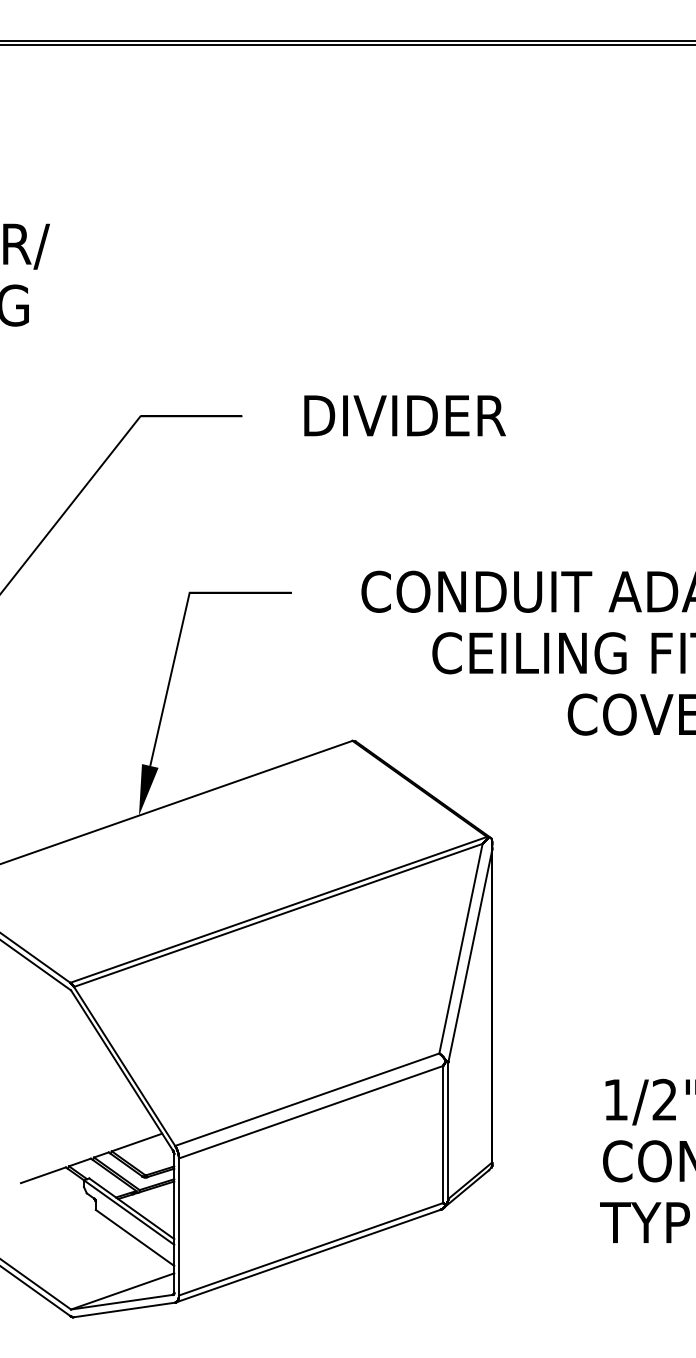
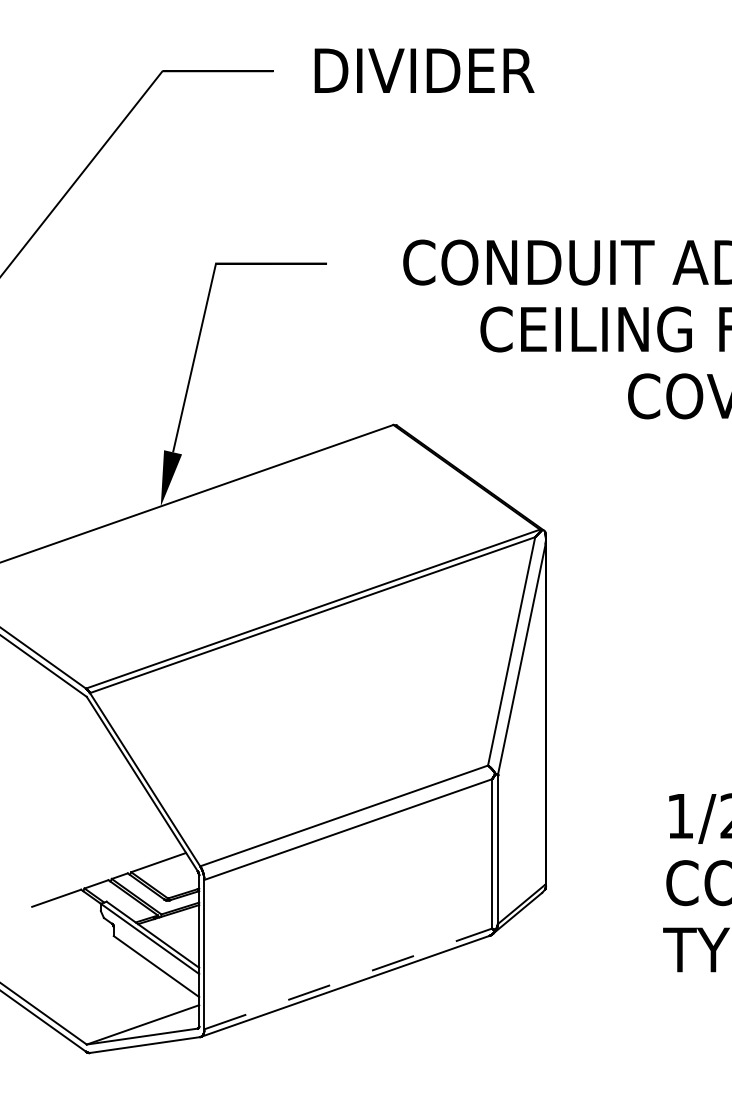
text: (404, 415) -> (423, 70), moved
line: (311, 1249) -> (348, 979), solid -> dashed

